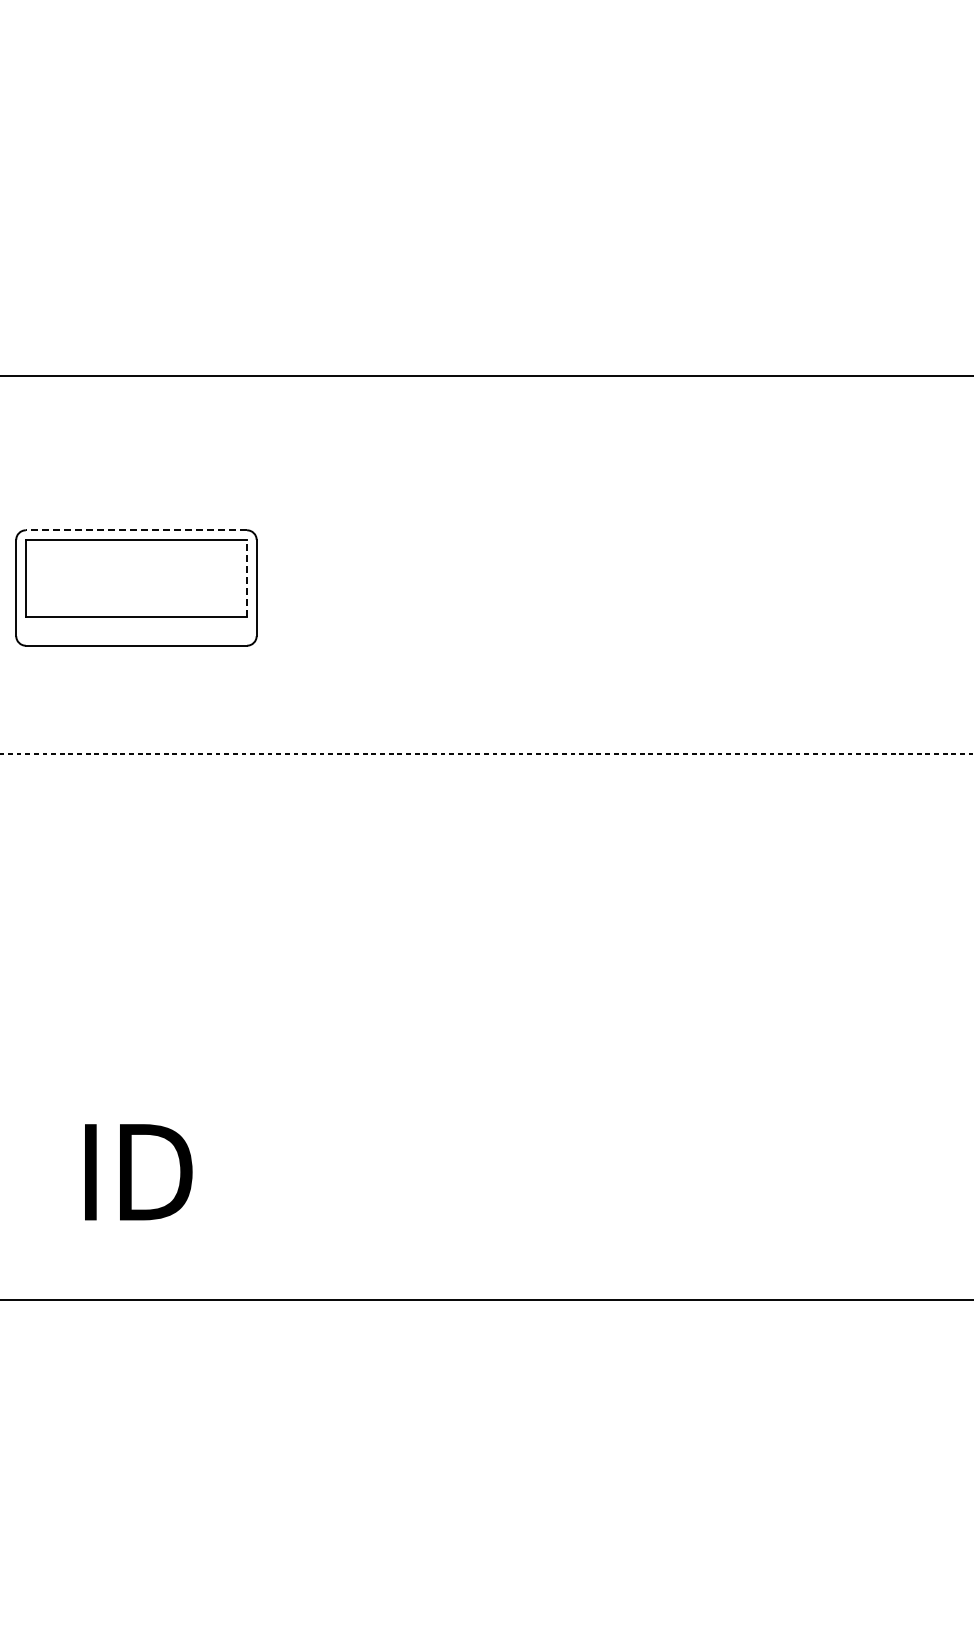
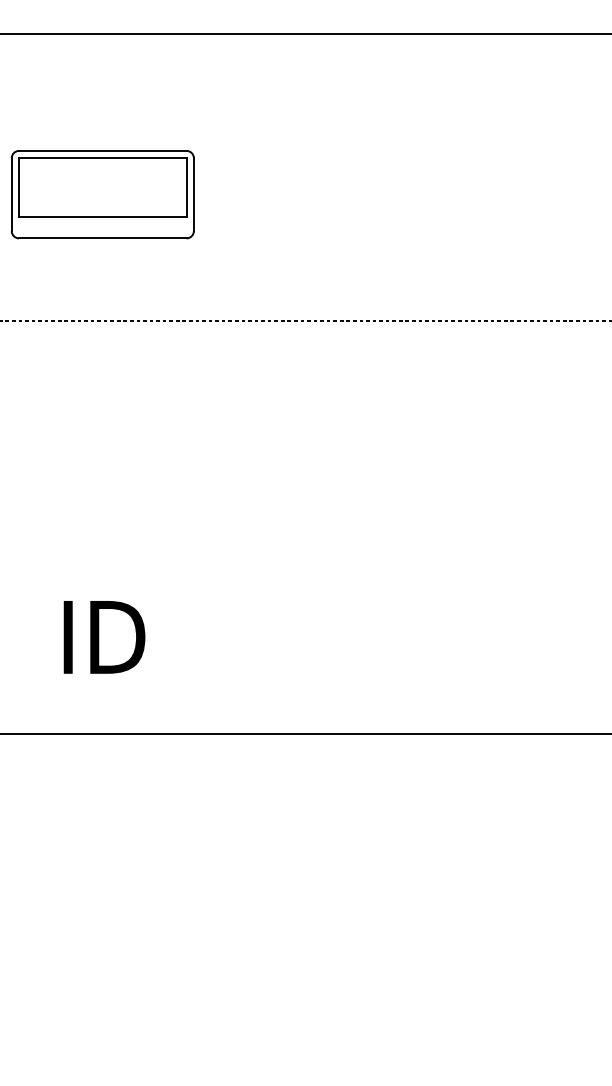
line: (136, 530) -> (102, 151), dashed -> solid
line: (247, 577) -> (186, 186), dashed -> solid

